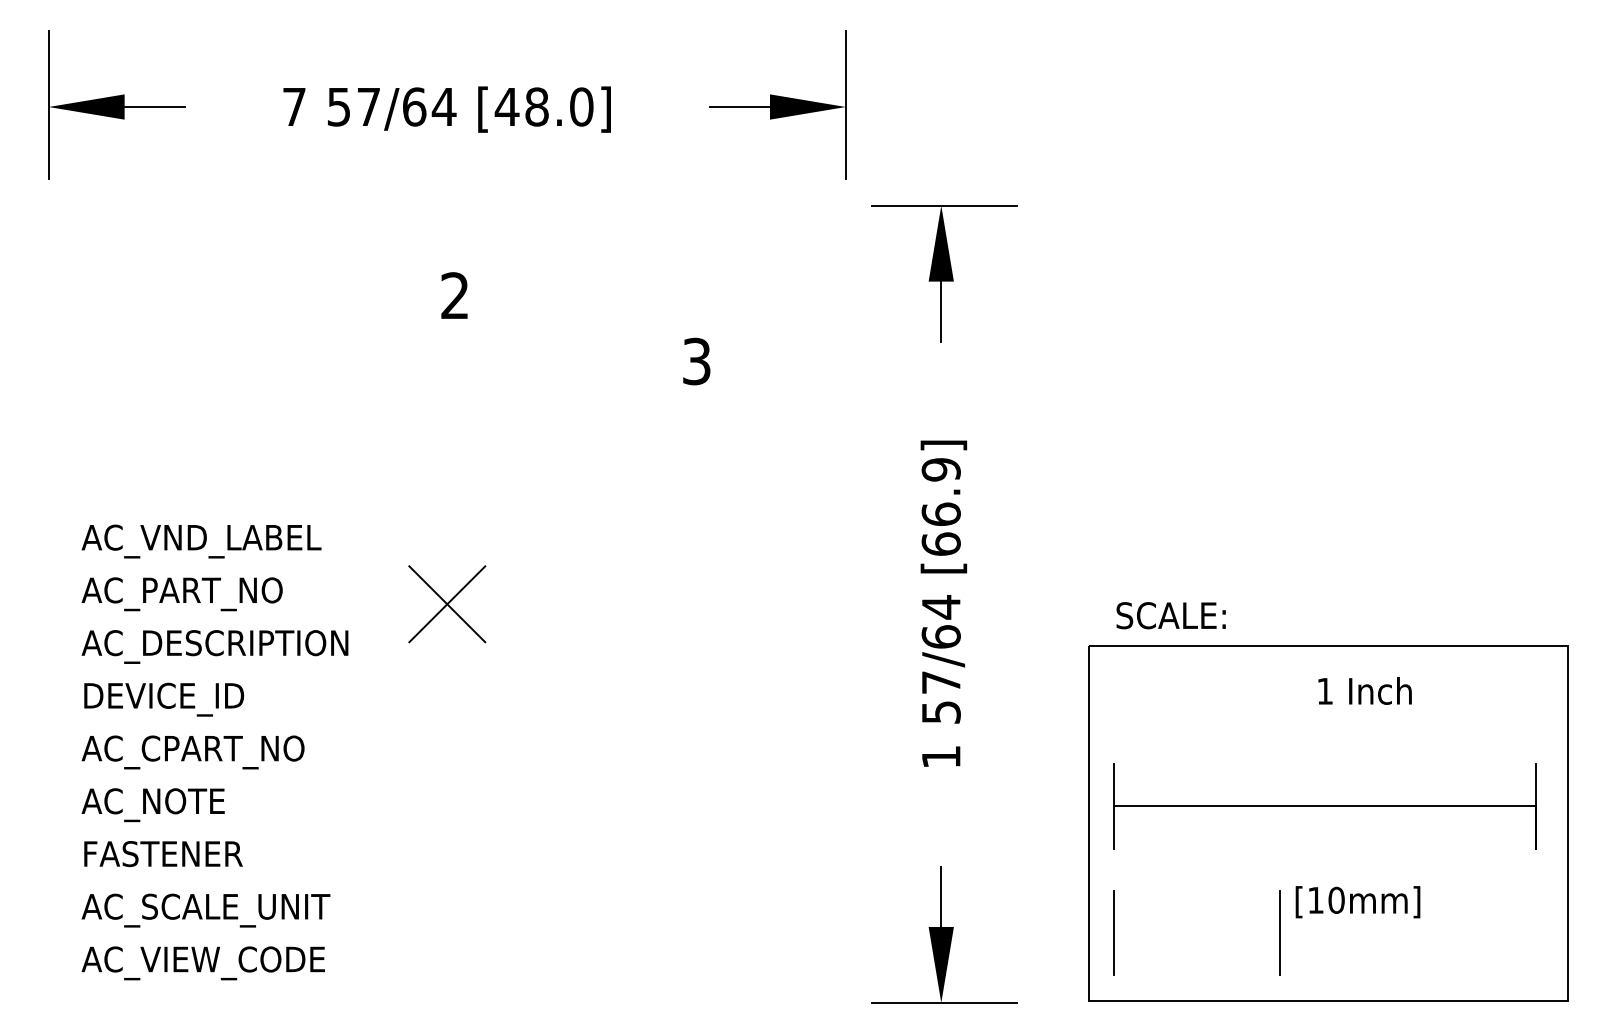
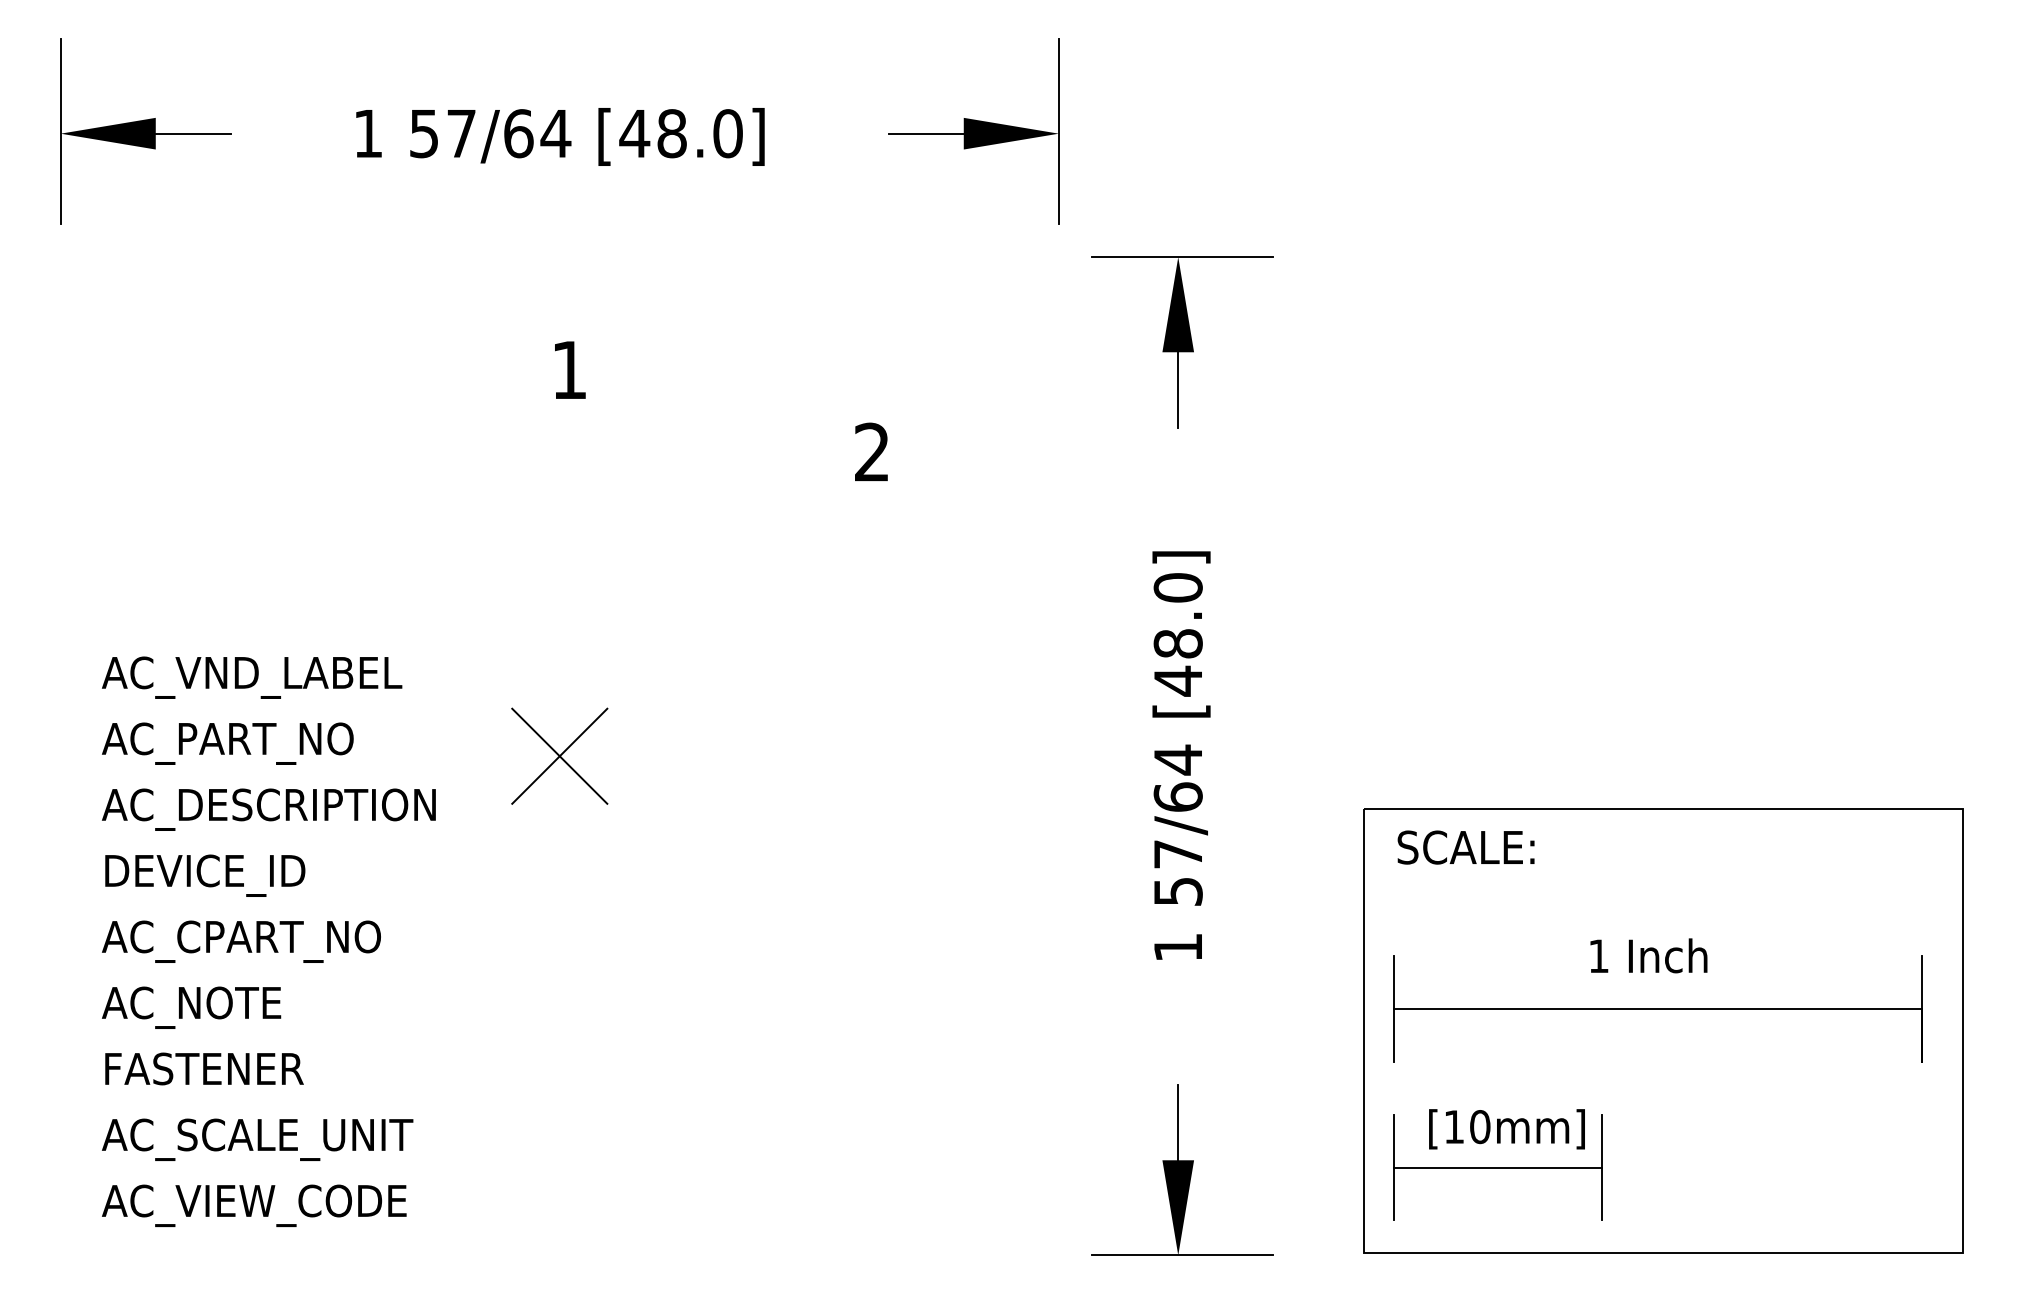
text: (294, 106) -> (368, 133), 7 -> 1
text: (454, 295) -> (568, 369), 2 -> 1
text: (697, 361) -> (872, 452), 3 -> 2
text: (940, 507) -> (1177, 634), [66.9] -> [48.0]
text: (1170, 615) -> (1465, 847), moved
text: (1364, 690) -> (1648, 955), moved
text: (1357, 902) -> (1506, 1129), moved
line: (1197, 932) -> (1498, 1167), added

